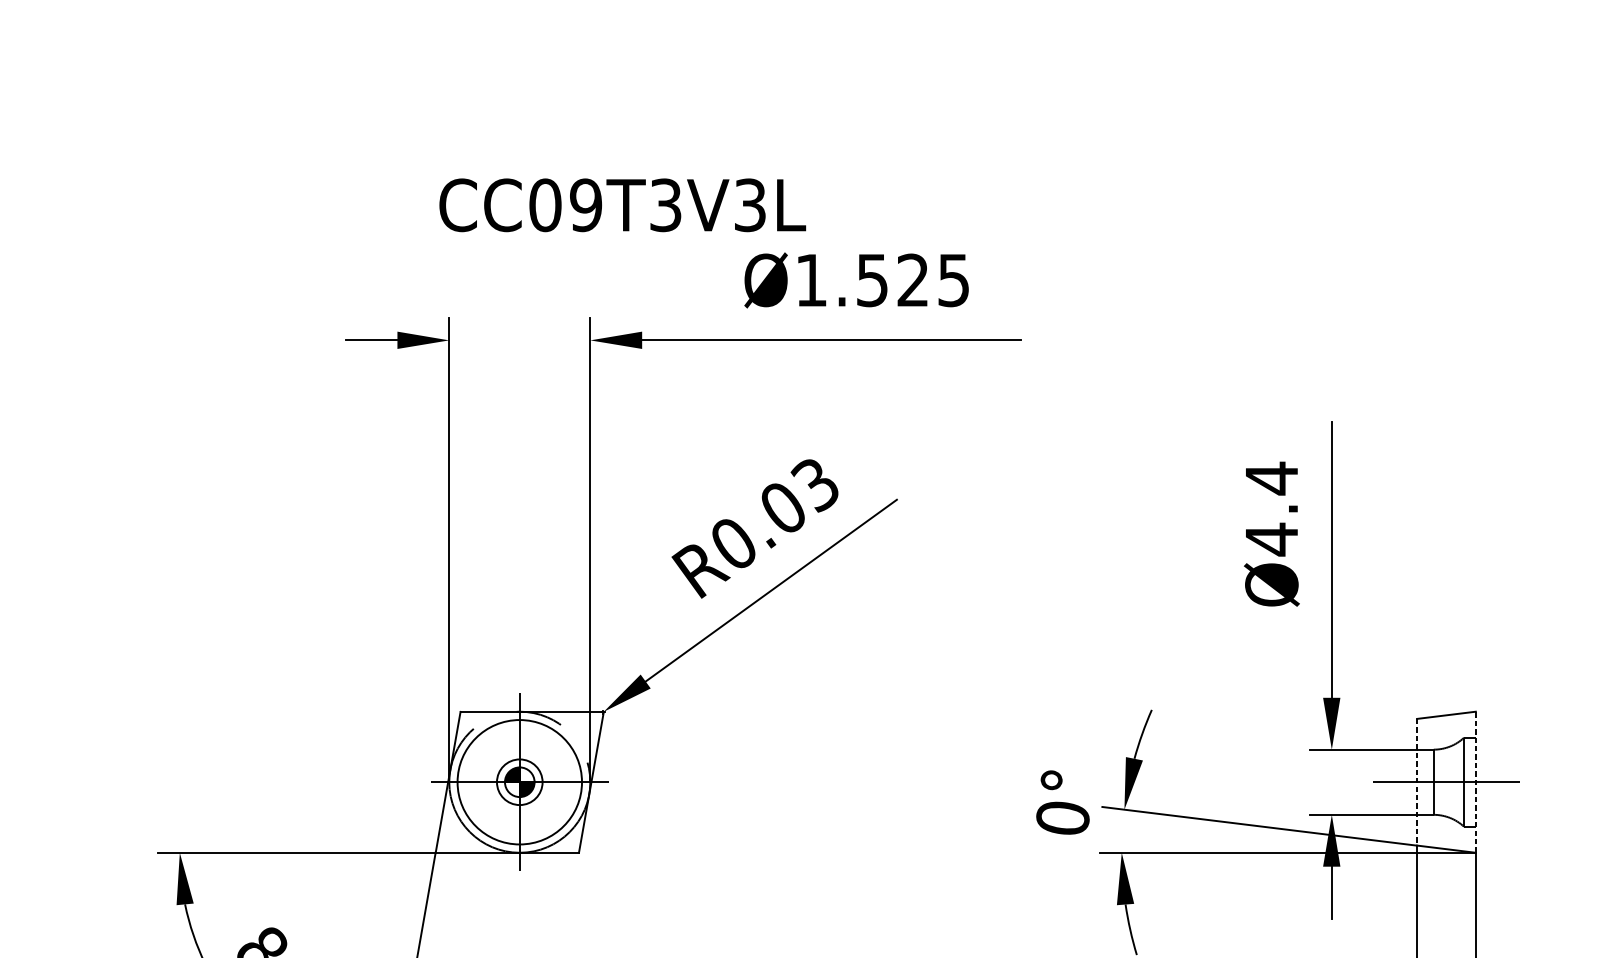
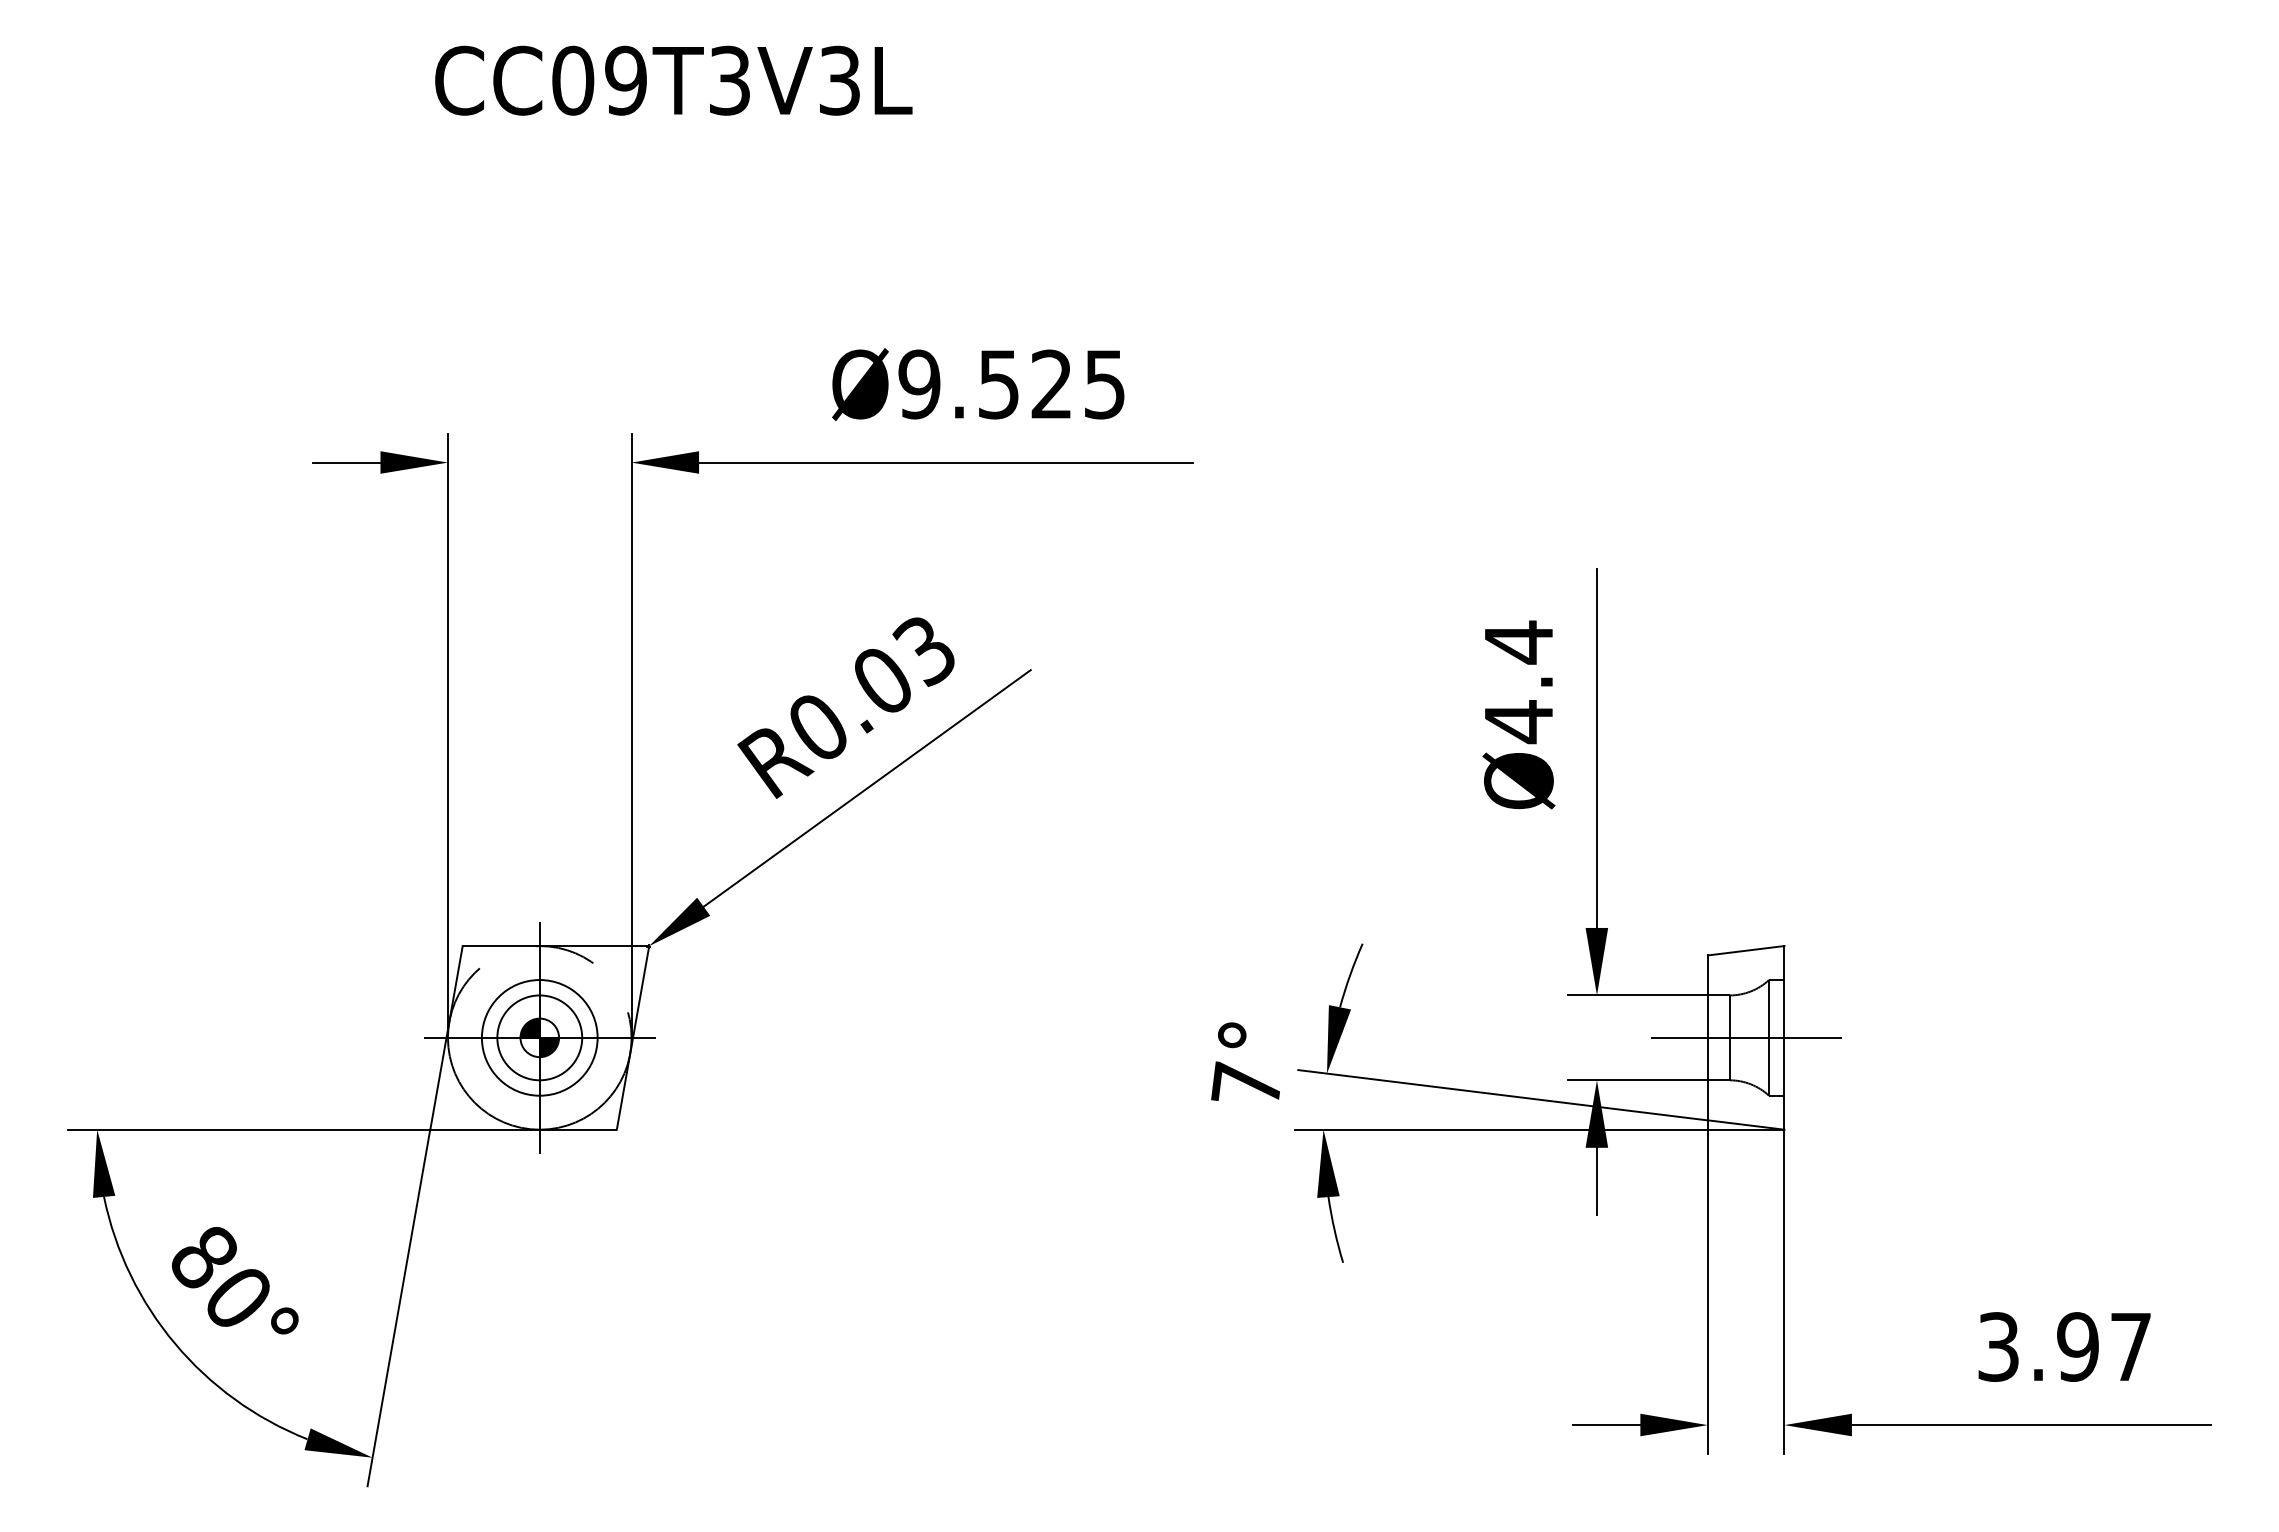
text: (622, 205) -> (673, 80), moved
text: (811, 280) -> (919, 384), Ø1.525 -> Ø9.525
circle: (519, 781) -> (539, 1037), size x0.71
circle: (519, 781) -> (539, 1037), size x1.43
line: (1475, 781) -> (1784, 1037), dashed -> solid
line: (1416, 782) -> (1707, 1038), dashed -> solid
text: (1062, 817) -> (1246, 1083), 0° -> 7°

